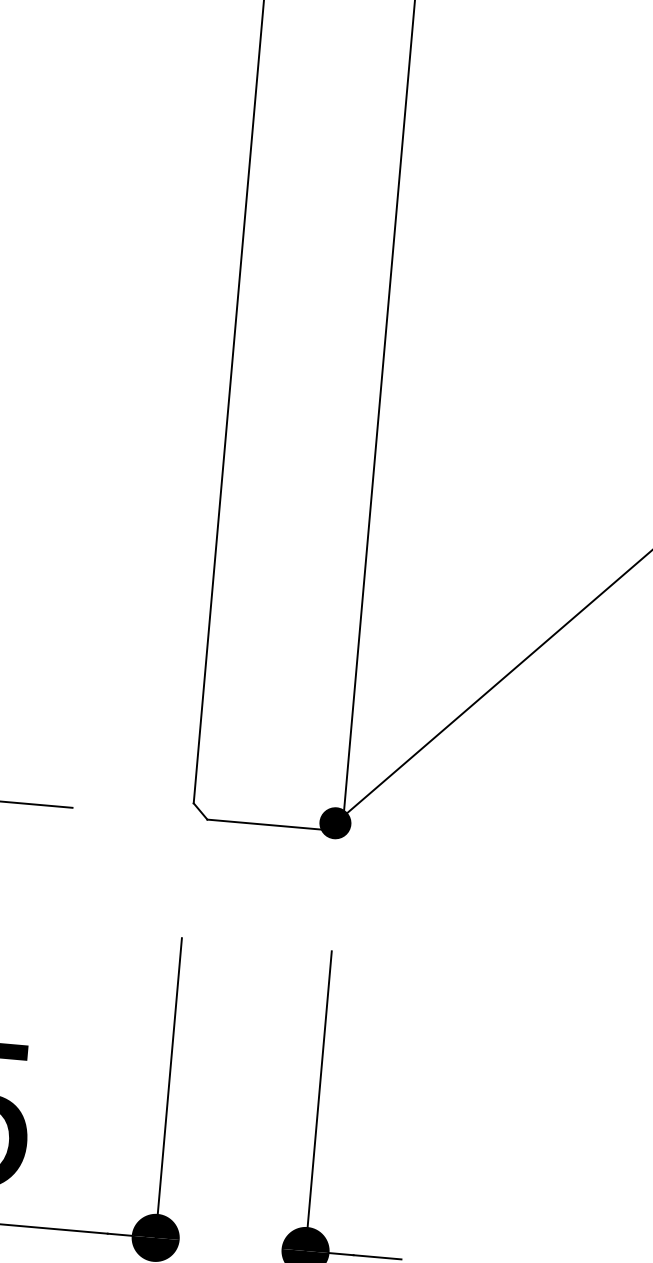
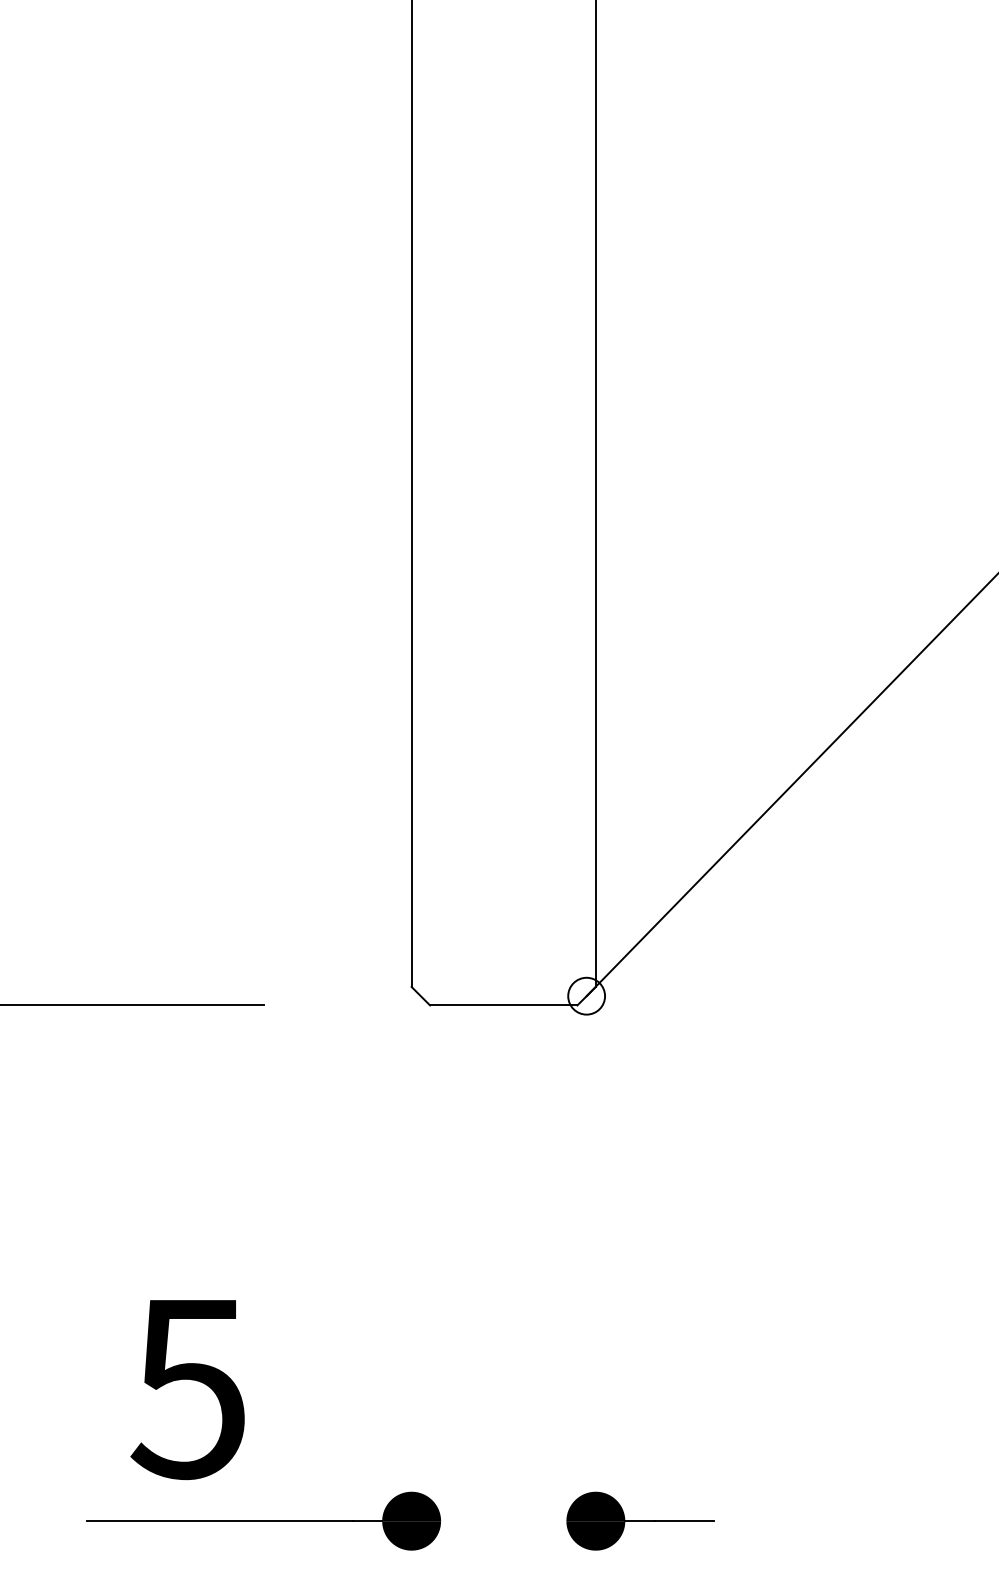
fill: (335, 822) -> (586, 995), removed
line: (168, 1087) -> (411, 1336), removed
line: (318, 1100) -> (595, 1336), removed

